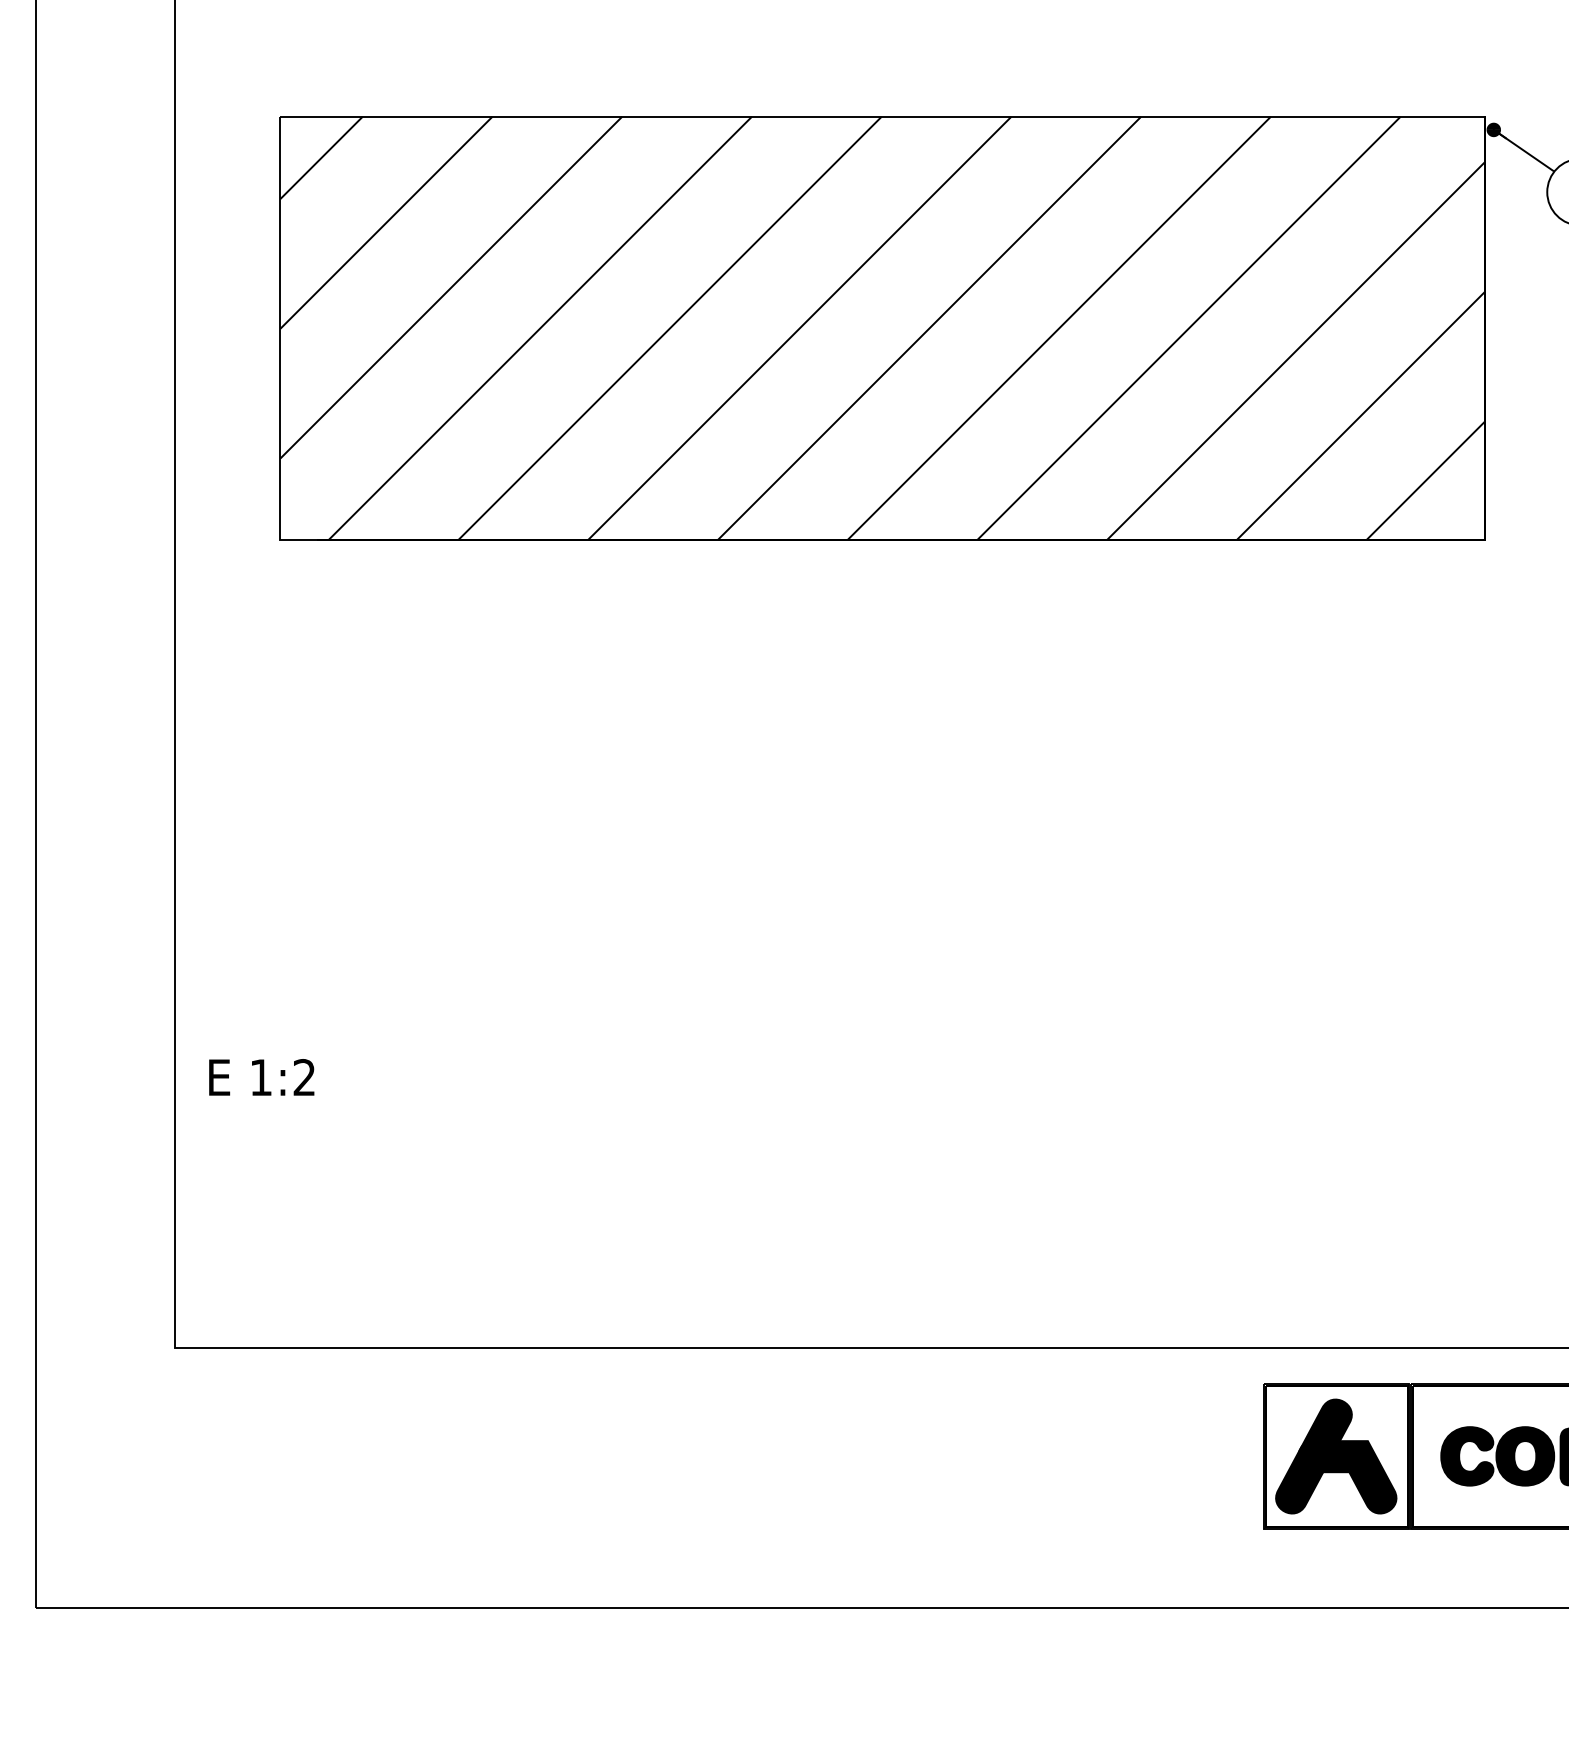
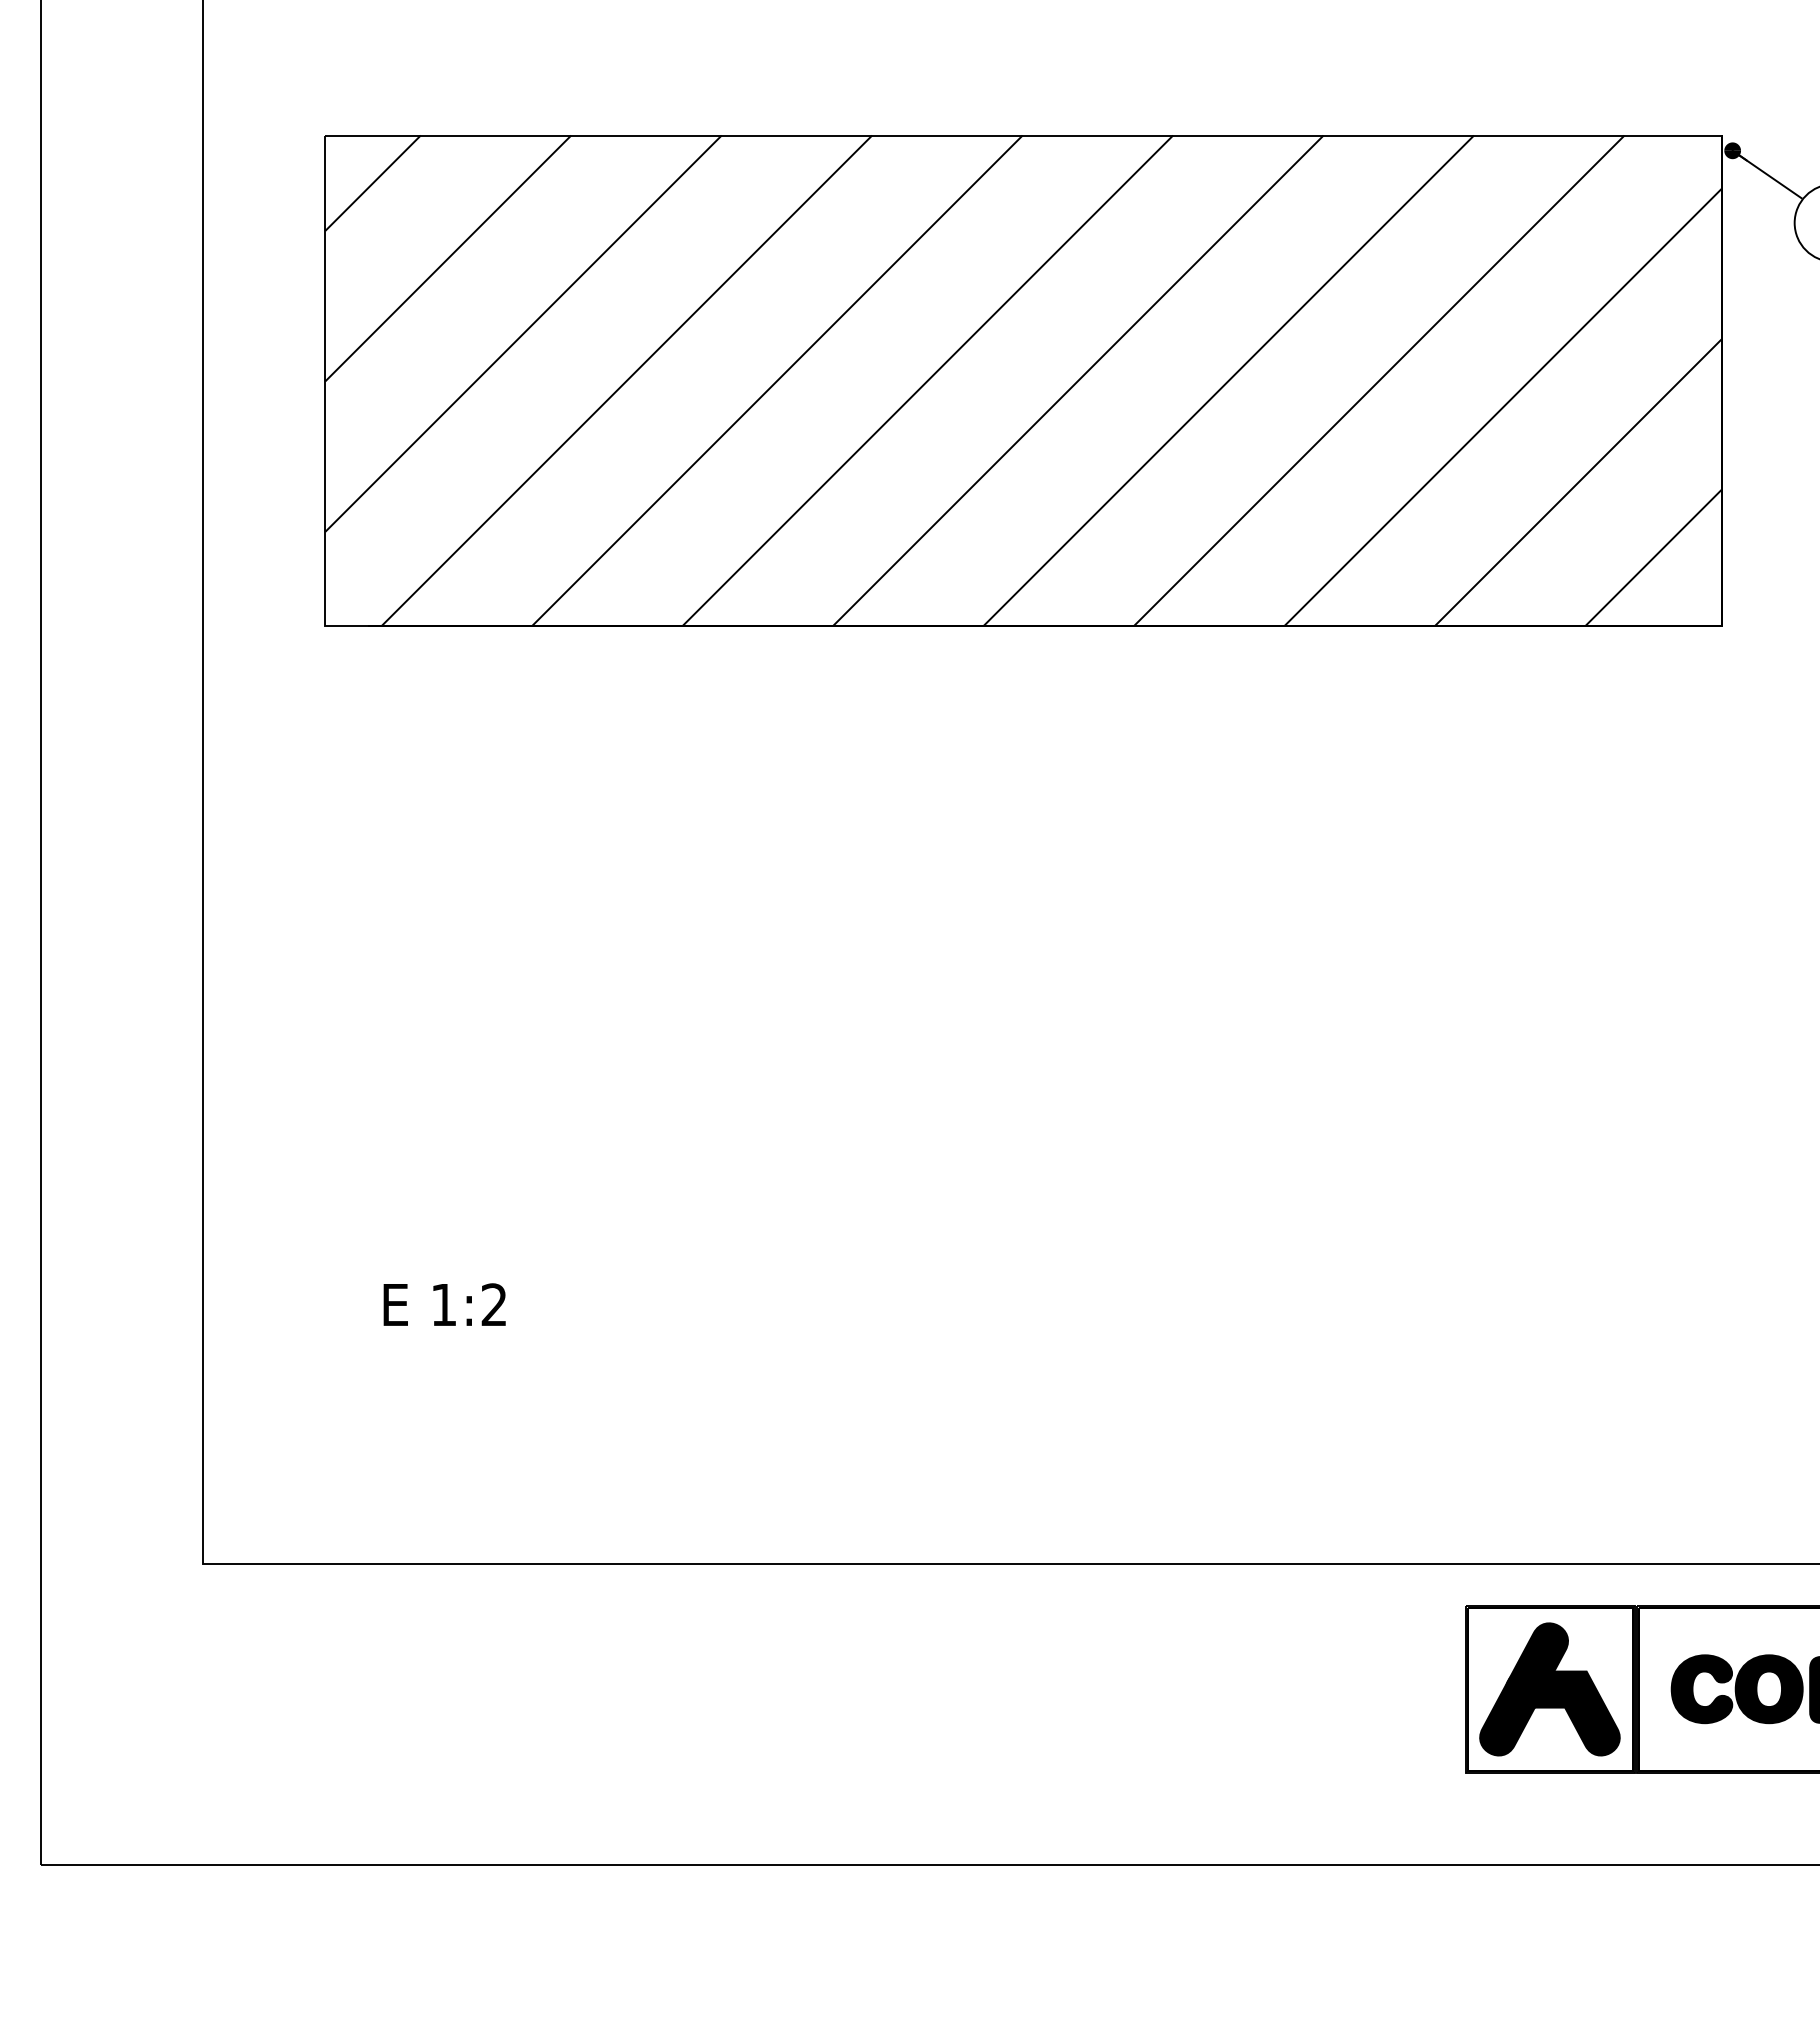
text: (261, 1077) -> (444, 1304), moved

